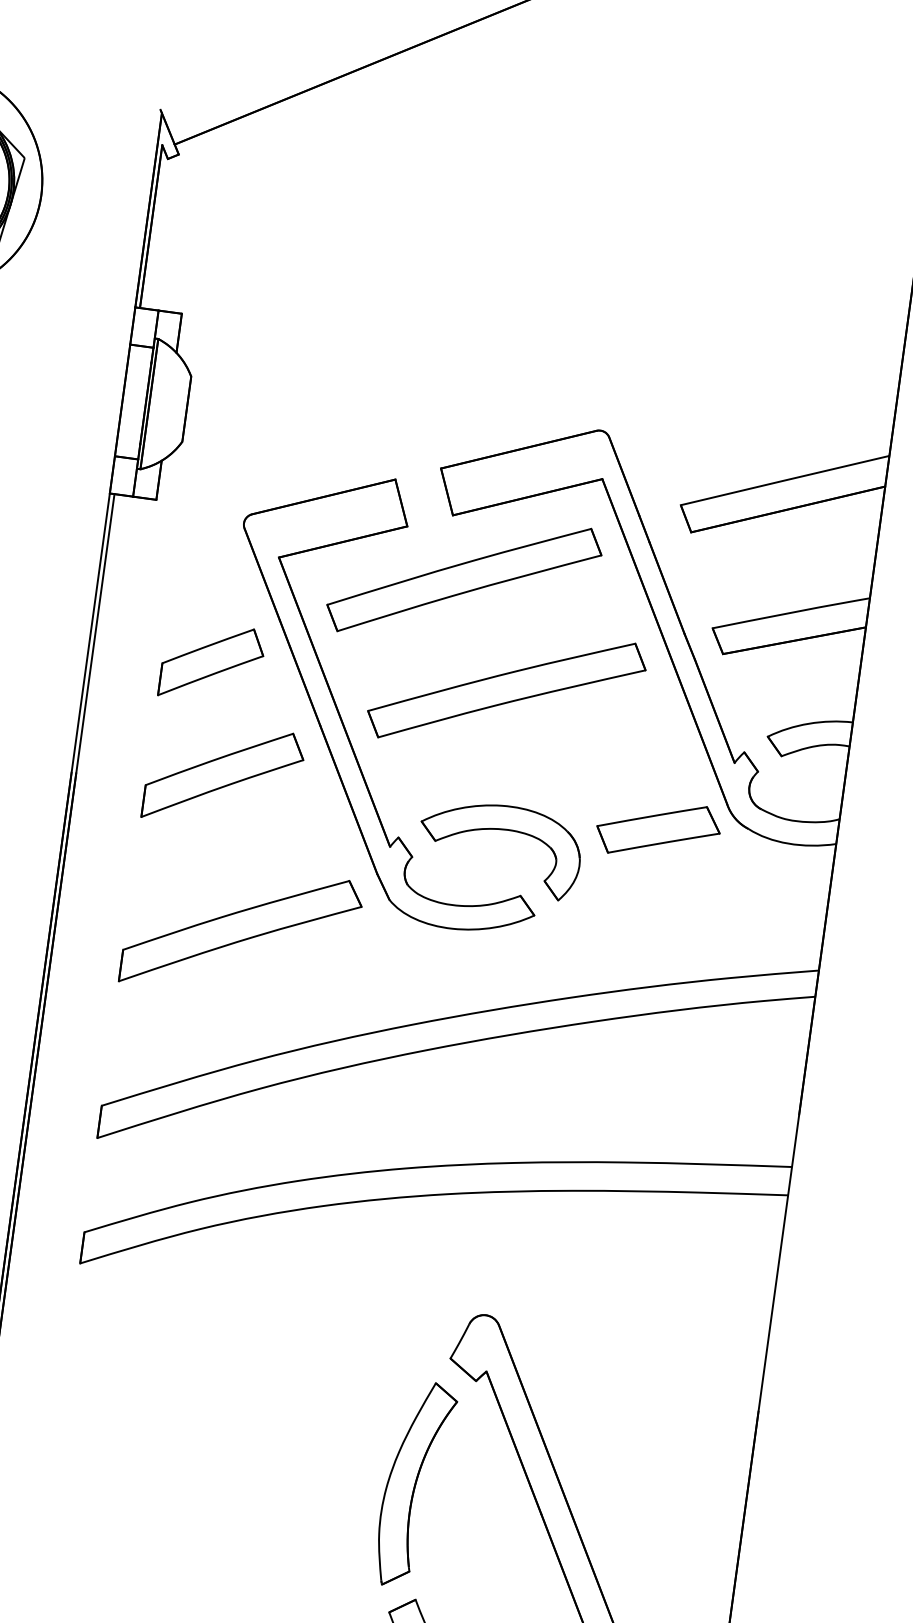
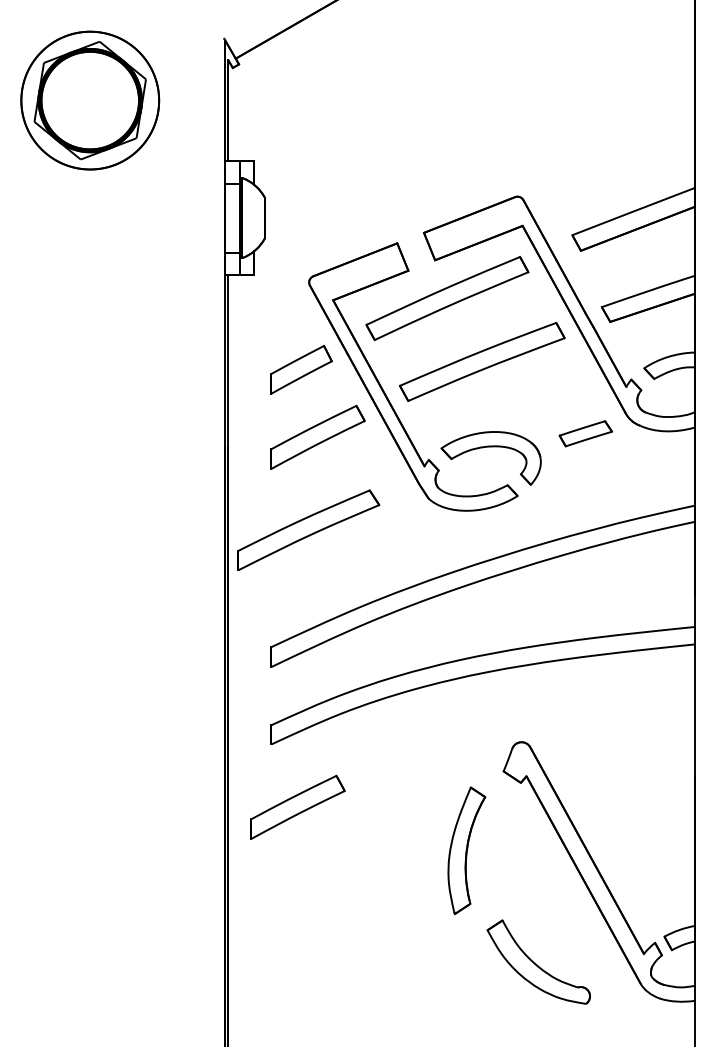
part: (658, 829) -> (585, 433), size x0.7
part: (241, 930) -> (308, 529), moved
part: (108, 1369) -> (297, 806), added
part: (414, 1484) -> (466, 850), moved

